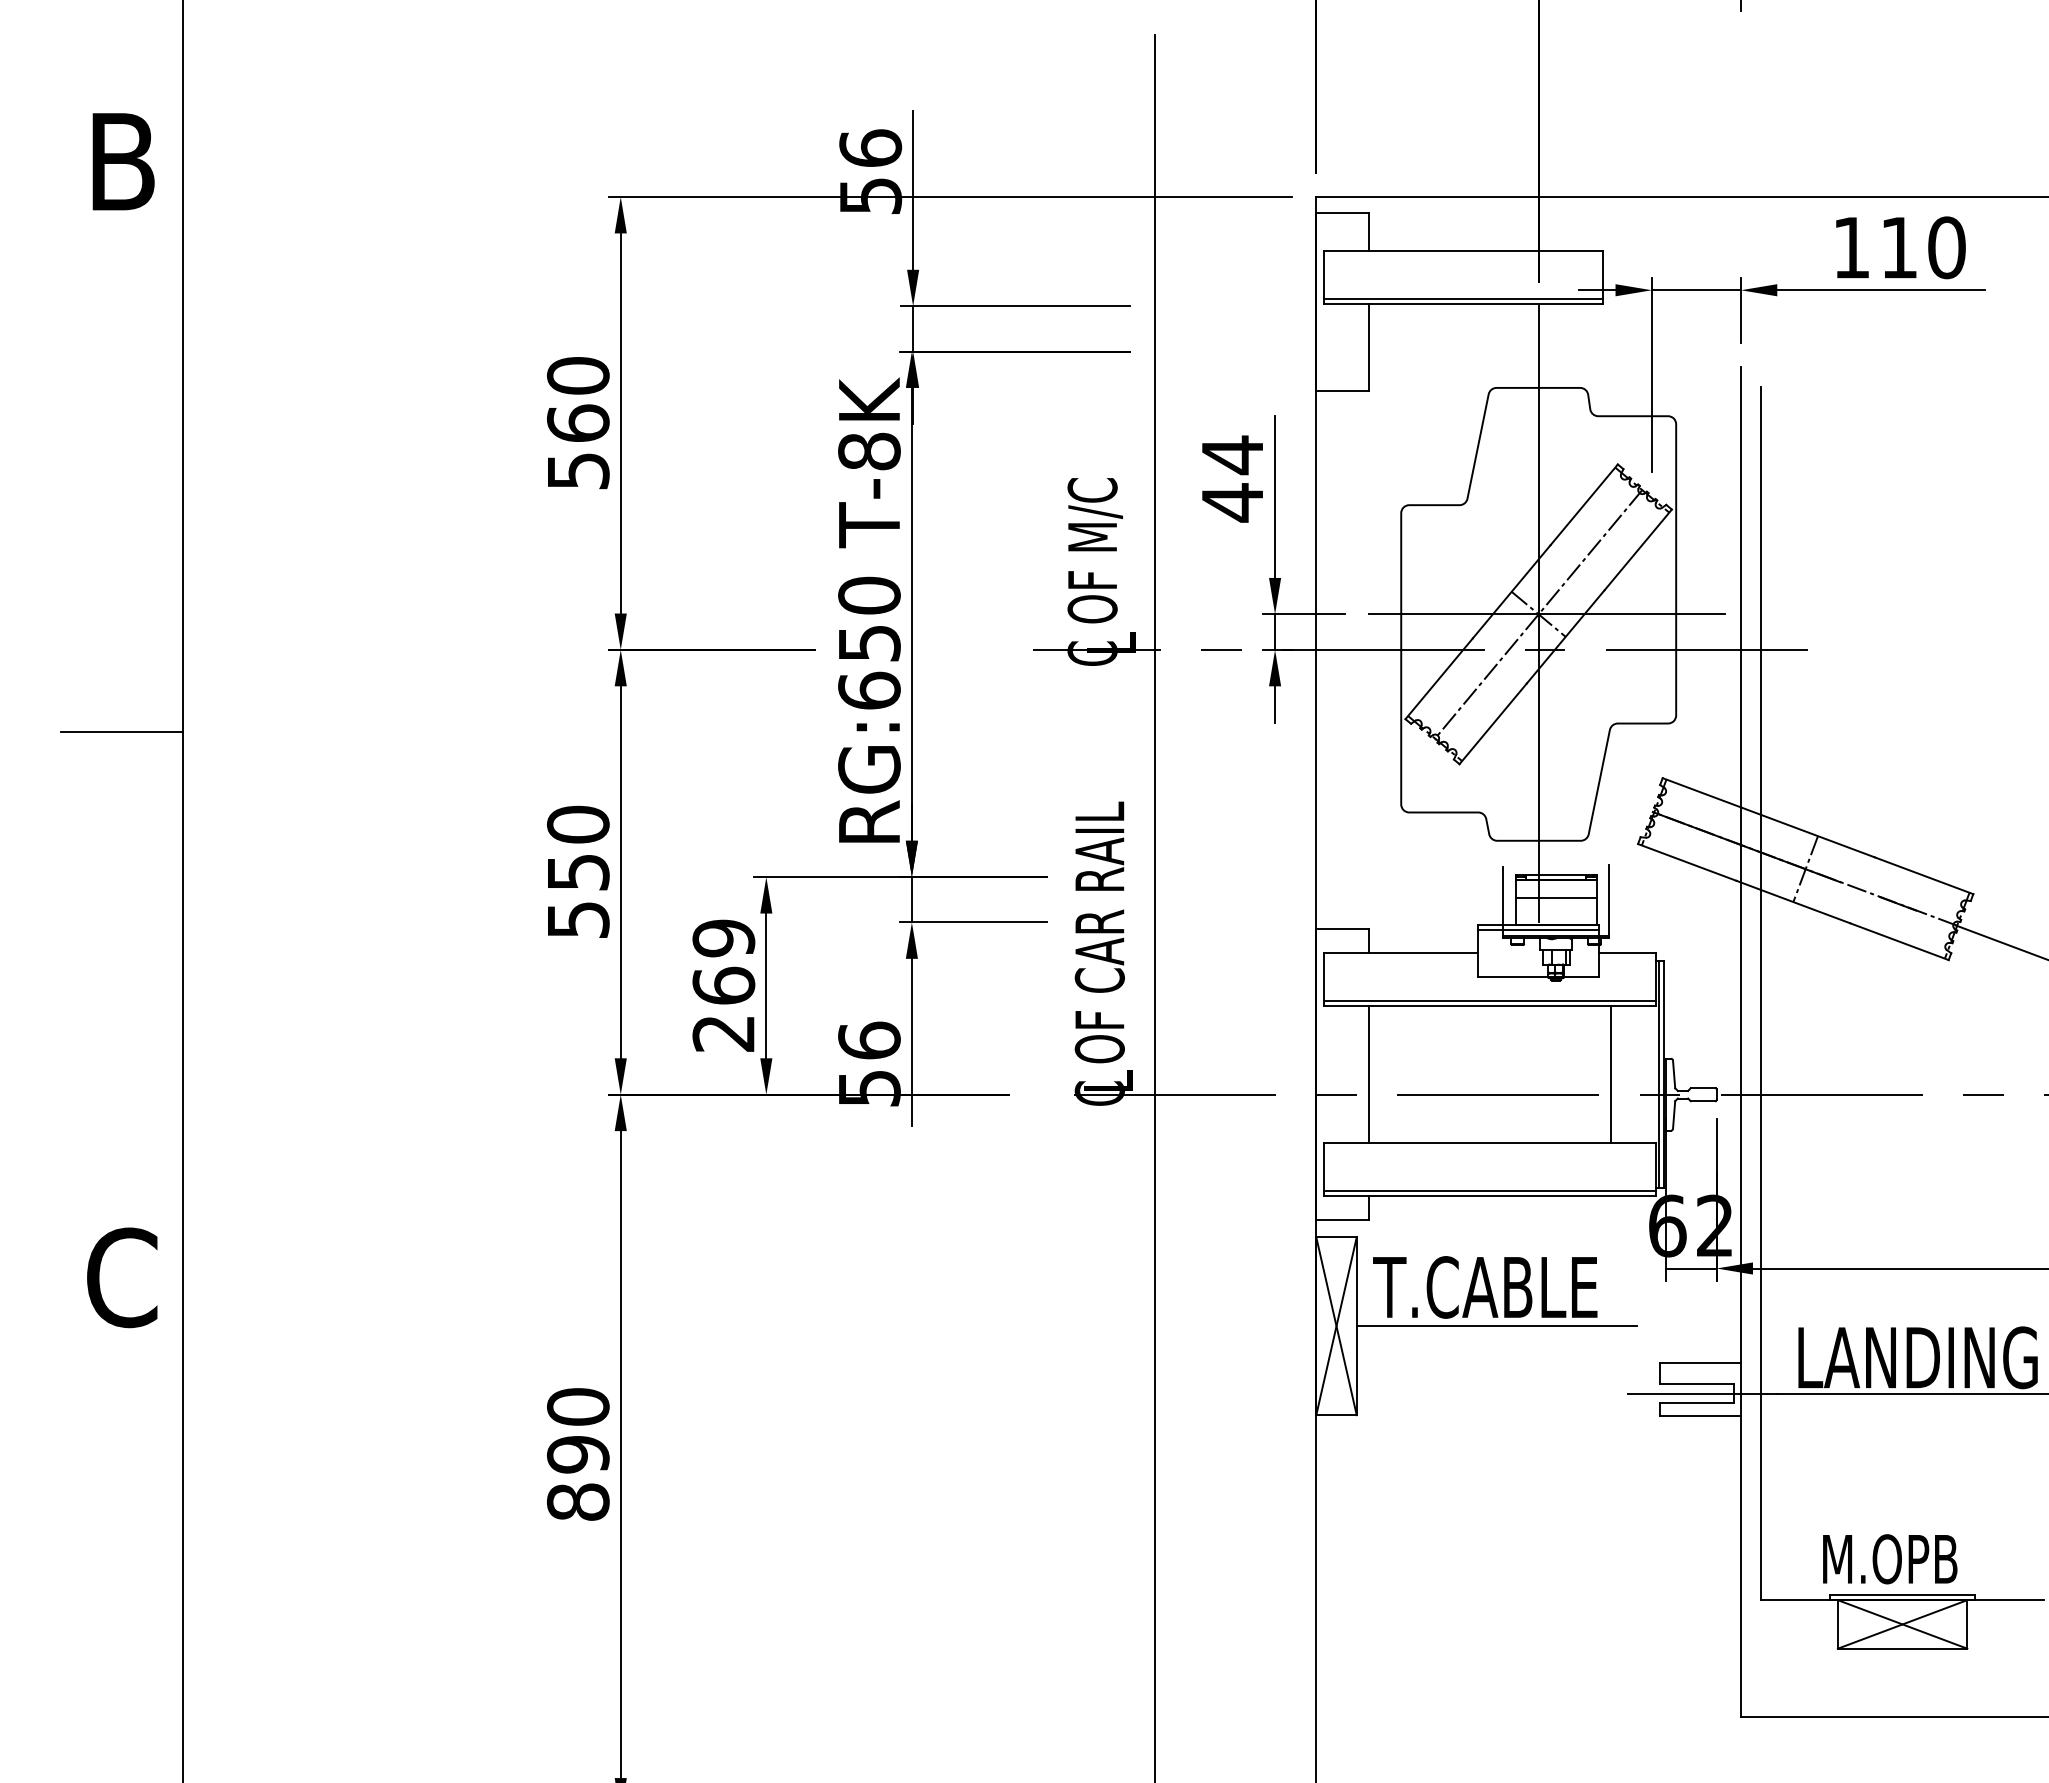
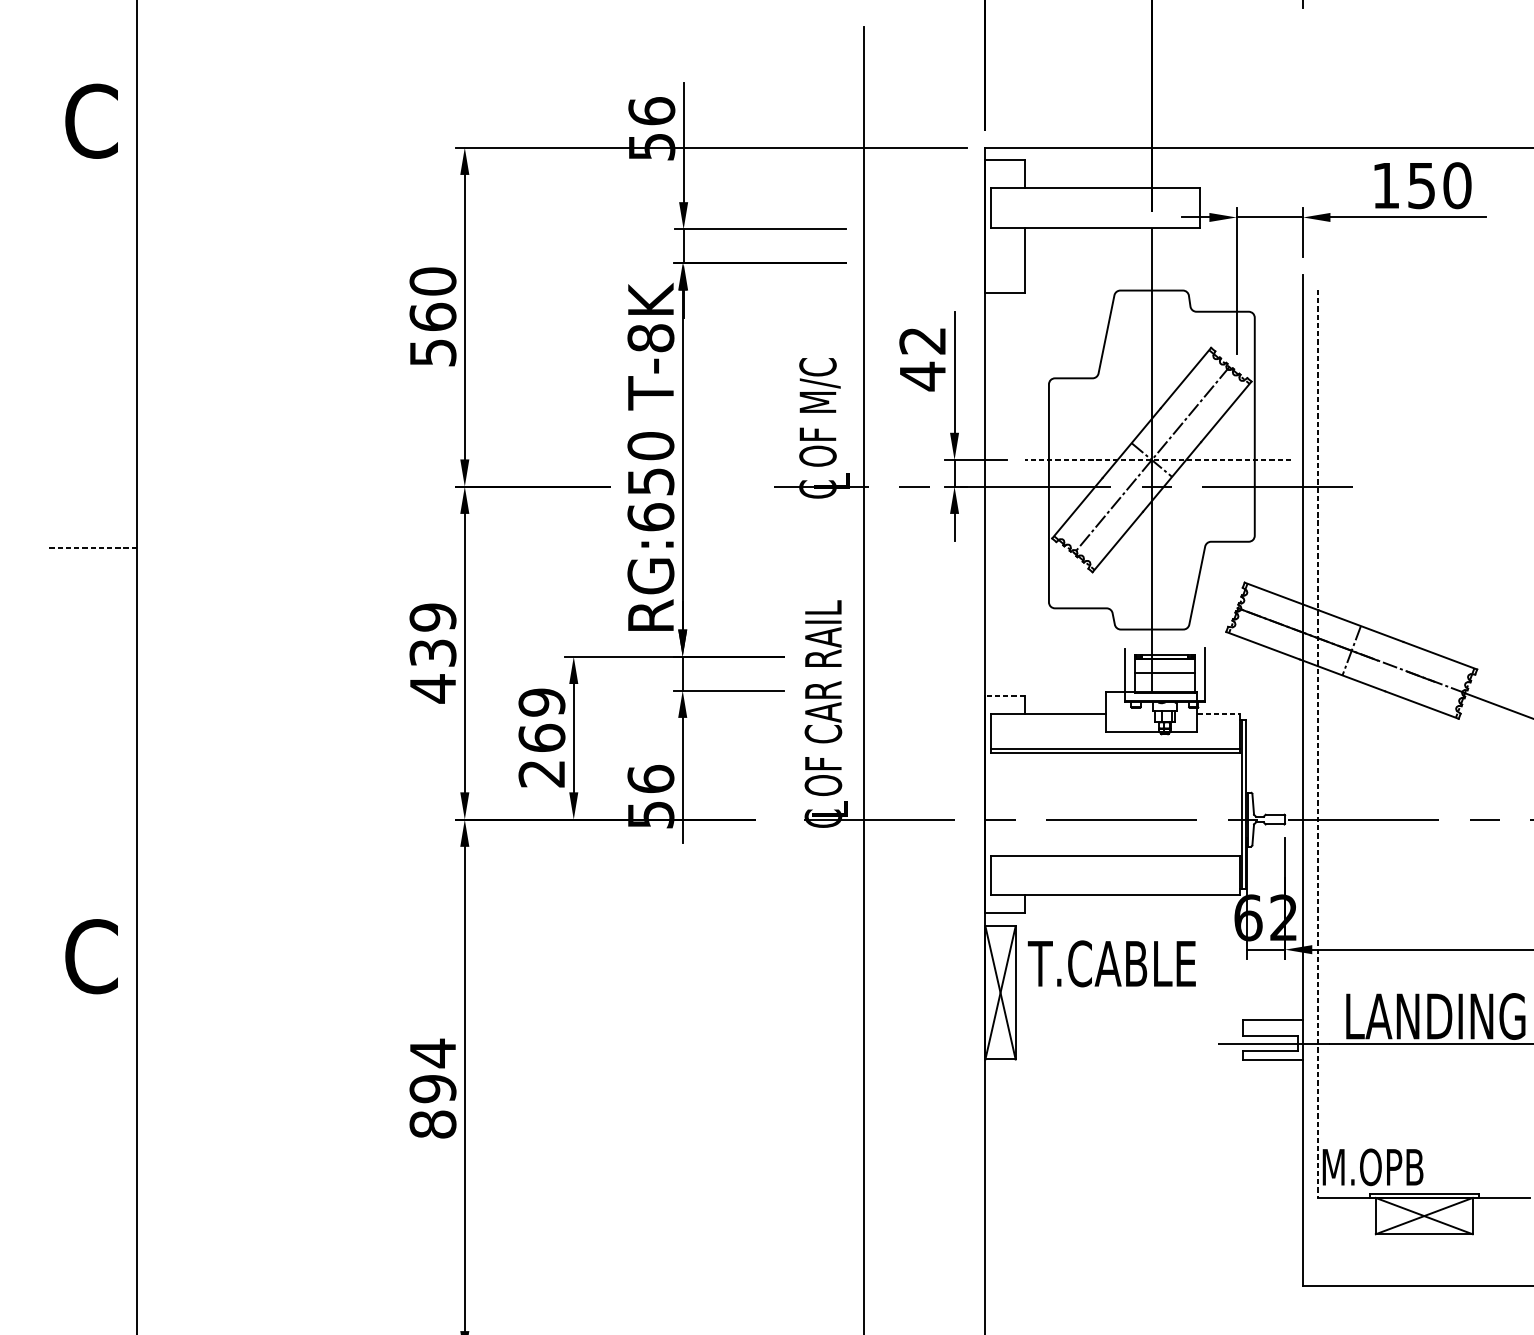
text: (122, 161) -> (91, 121), B -> C
text: (1898, 248) -> (1421, 186), 110 -> 150
line: (1463, 298) -> (1095, 223), removed
text: (1231, 455) -> (921, 341), 44 -> 42
line: (1546, 614) -> (1157, 460), solid -> dashed
line: (122, 731) -> (91, 547), solid -> dashed
text: (578, 872) -> (433, 653), 550 -> 439
line: (1342, 928) -> (1005, 695), solid -> dashed
line: (1538, 929) -> (1151, 695), removed
line: (1628, 953) -> (1219, 713), solid -> dashed
line: (1761, 993) -> (1318, 743), solid -> dashed
line: (1368, 1074) -> (1024, 804), removed
line: (1611, 1074) -> (1206, 804), removed
line: (1489, 1190) -> (1115, 891), removed
line: (1496, 1326) -> (1120, 993), removed
text: (578, 1407) -> (433, 1053), 890 -> 894
text: (1890, 1559) -> (1373, 1167), moved

